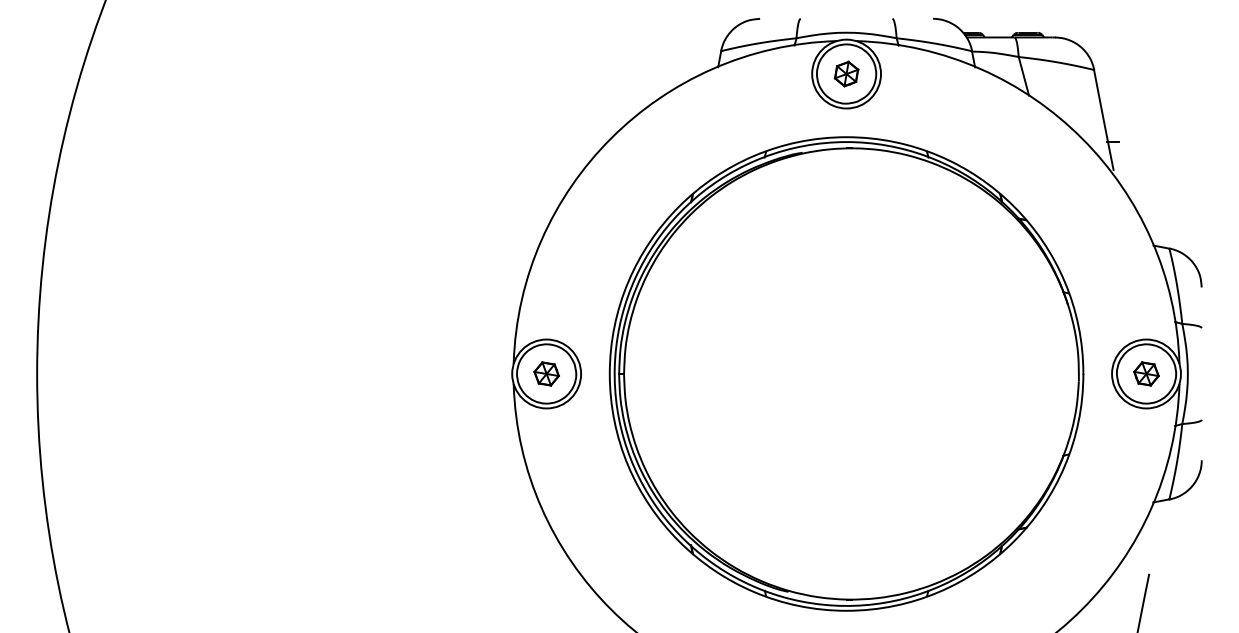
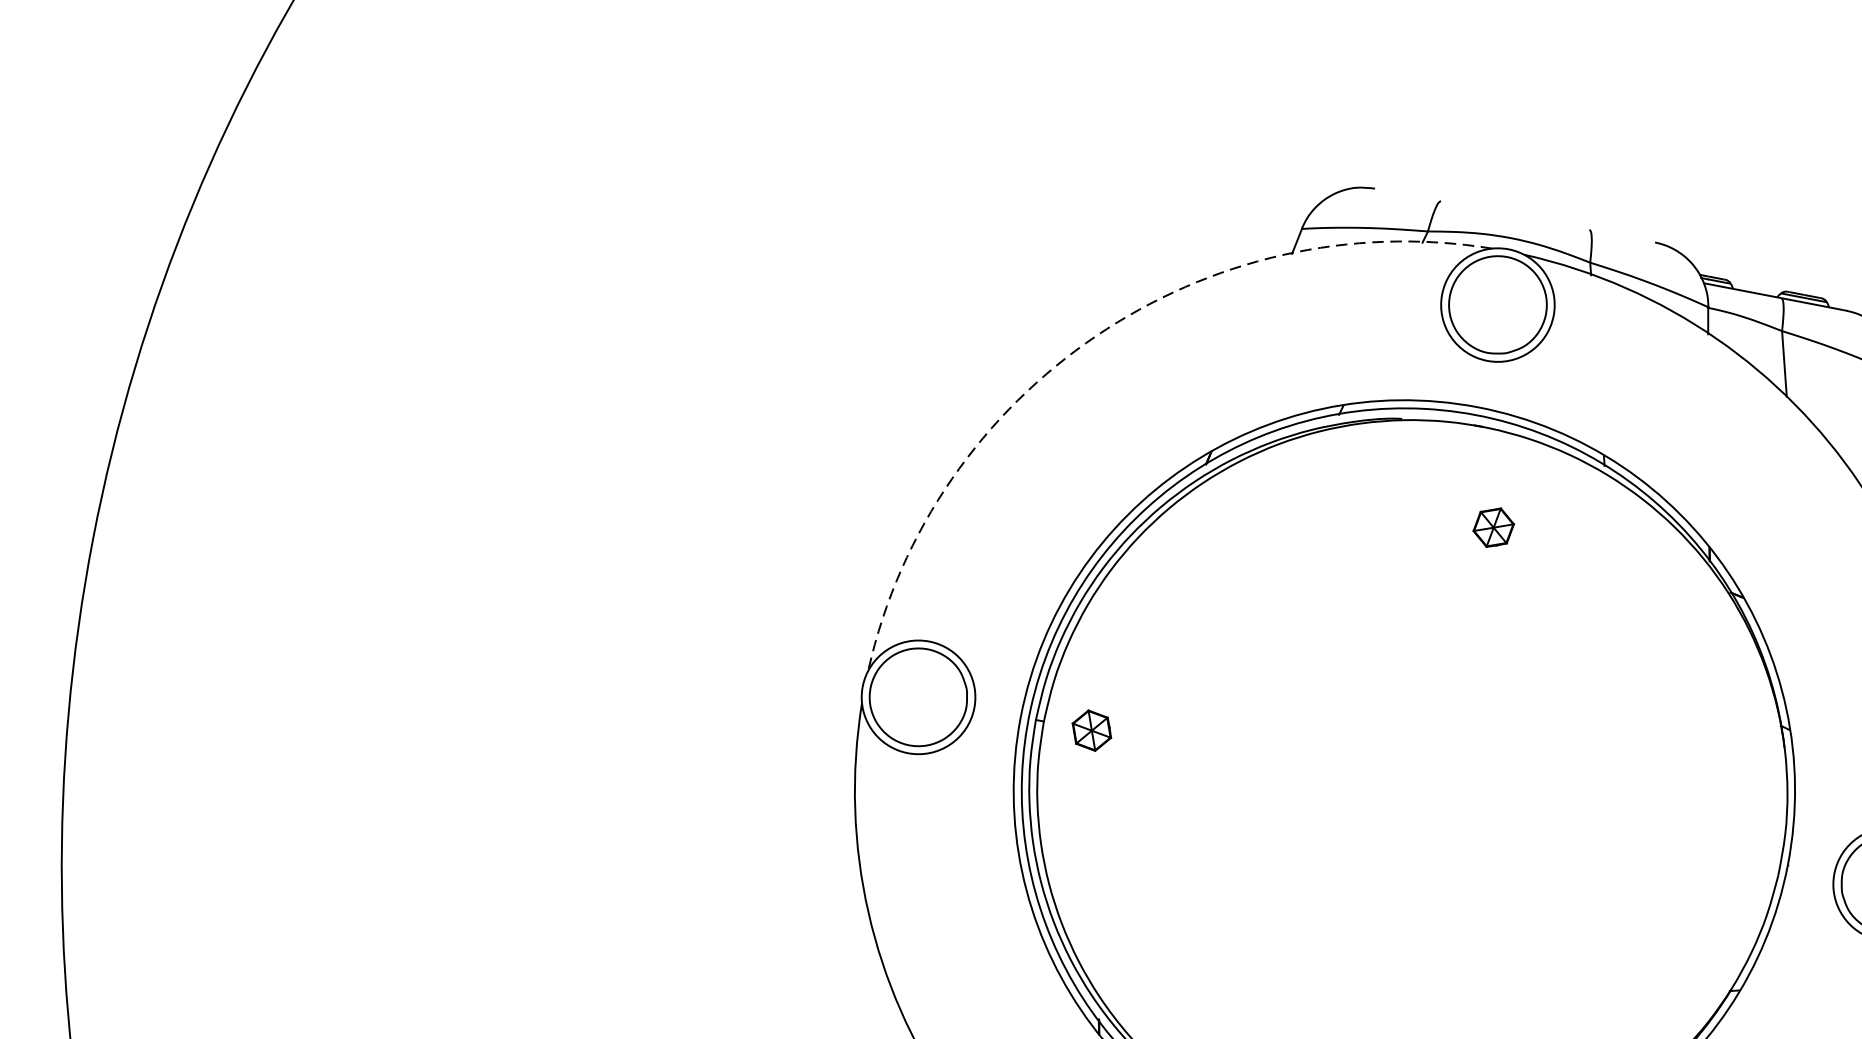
part: (846, 73) -> (1493, 526), moved
arc: (611, 138) -> (1097, 336), solid -> dashed
part: (546, 373) -> (1091, 729), moved

